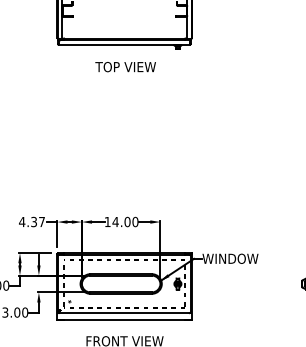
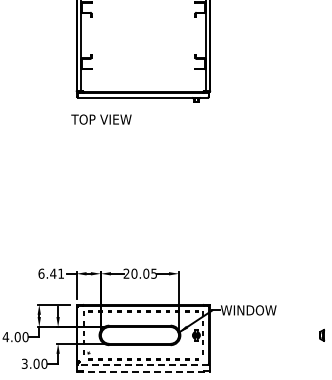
text: (125, 66) -> (101, 119), moved
text: (31, 221) -> (50, 273), 4.37 -> 6.41
text: (121, 221) -> (140, 273), 14.00 -> 20.05
line: (123, 313) -> (142, 364), solid -> dashed
line: (124, 320) -> (143, 371), solid -> dashed

